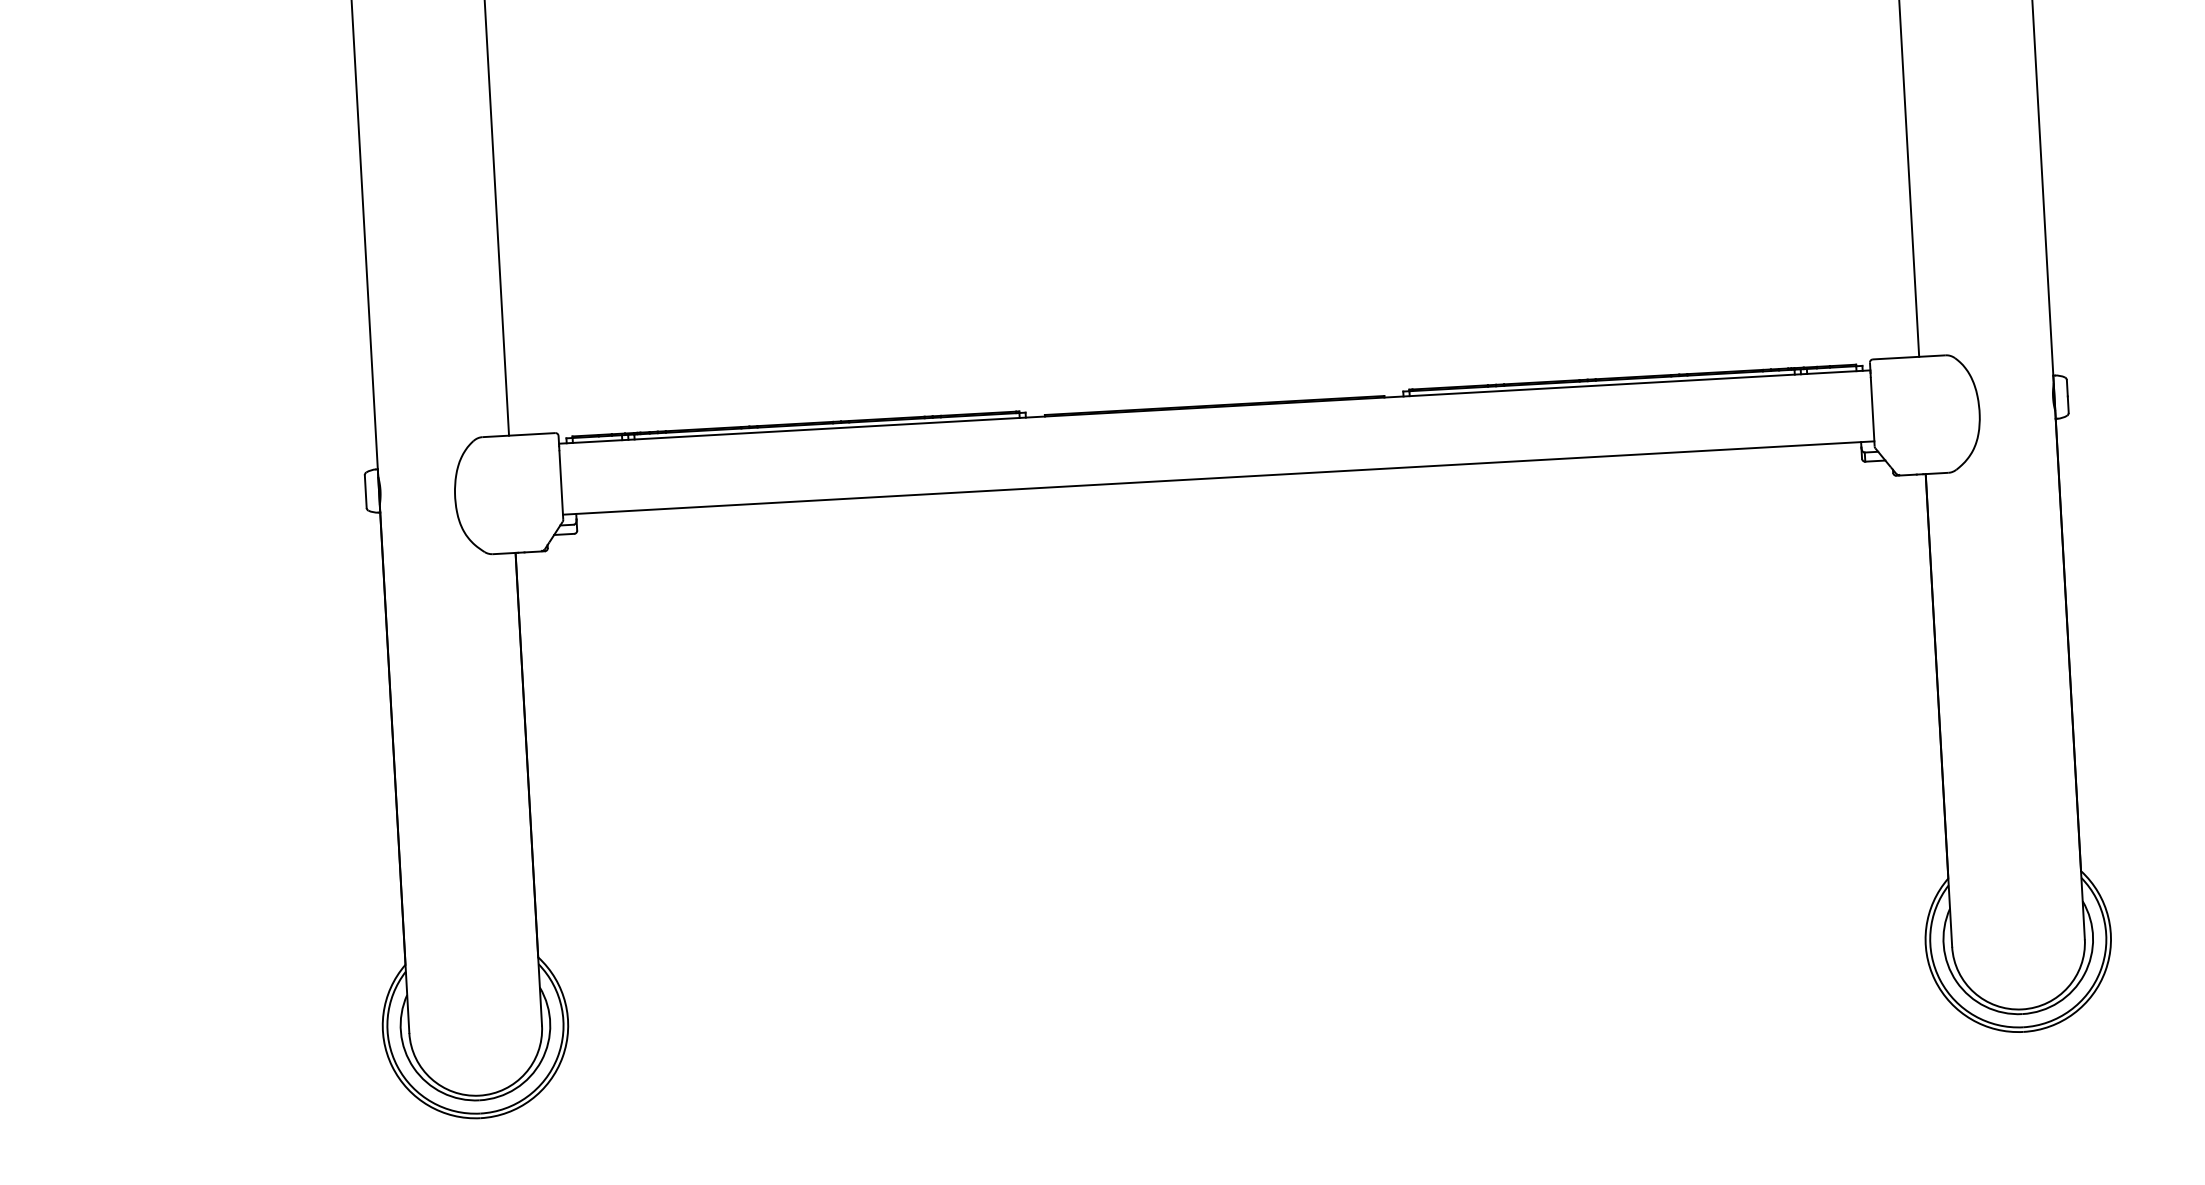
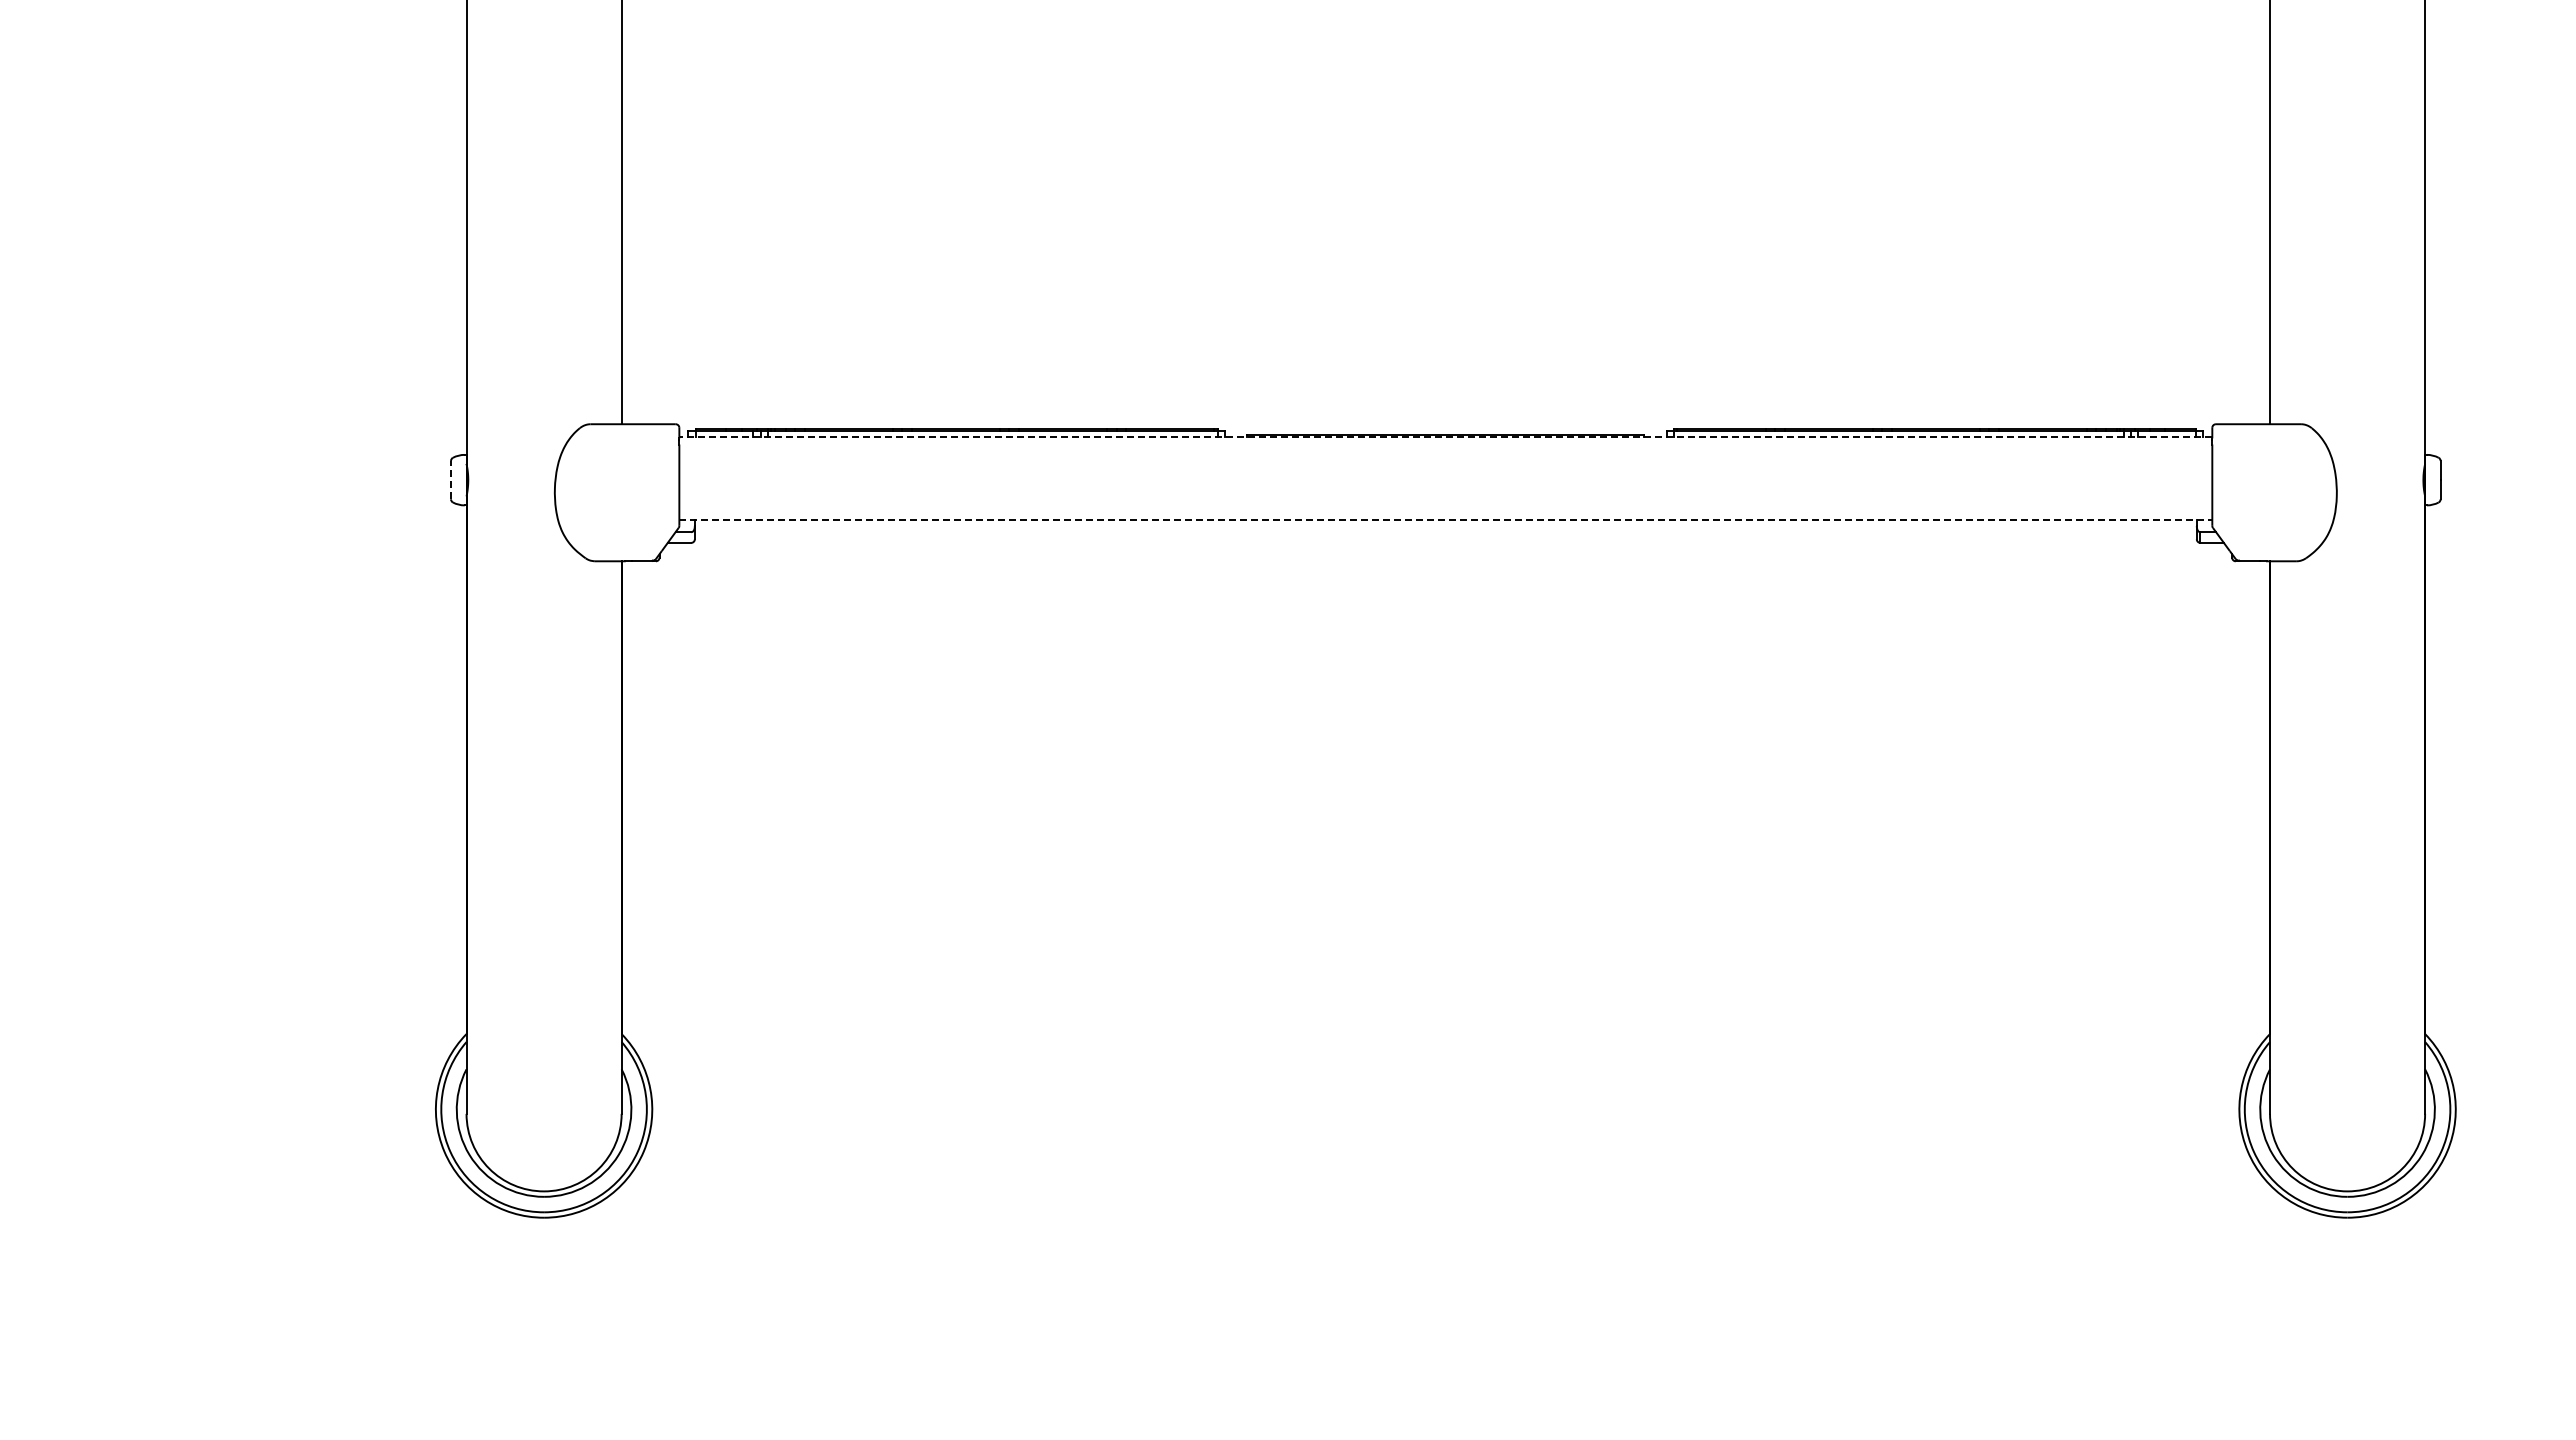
line: (1214, 406) -> (1445, 436), solid -> dashed
line: (1219, 477) -> (1446, 519), solid -> dashed
line: (366, 491) -> (451, 479), solid -> dashed

